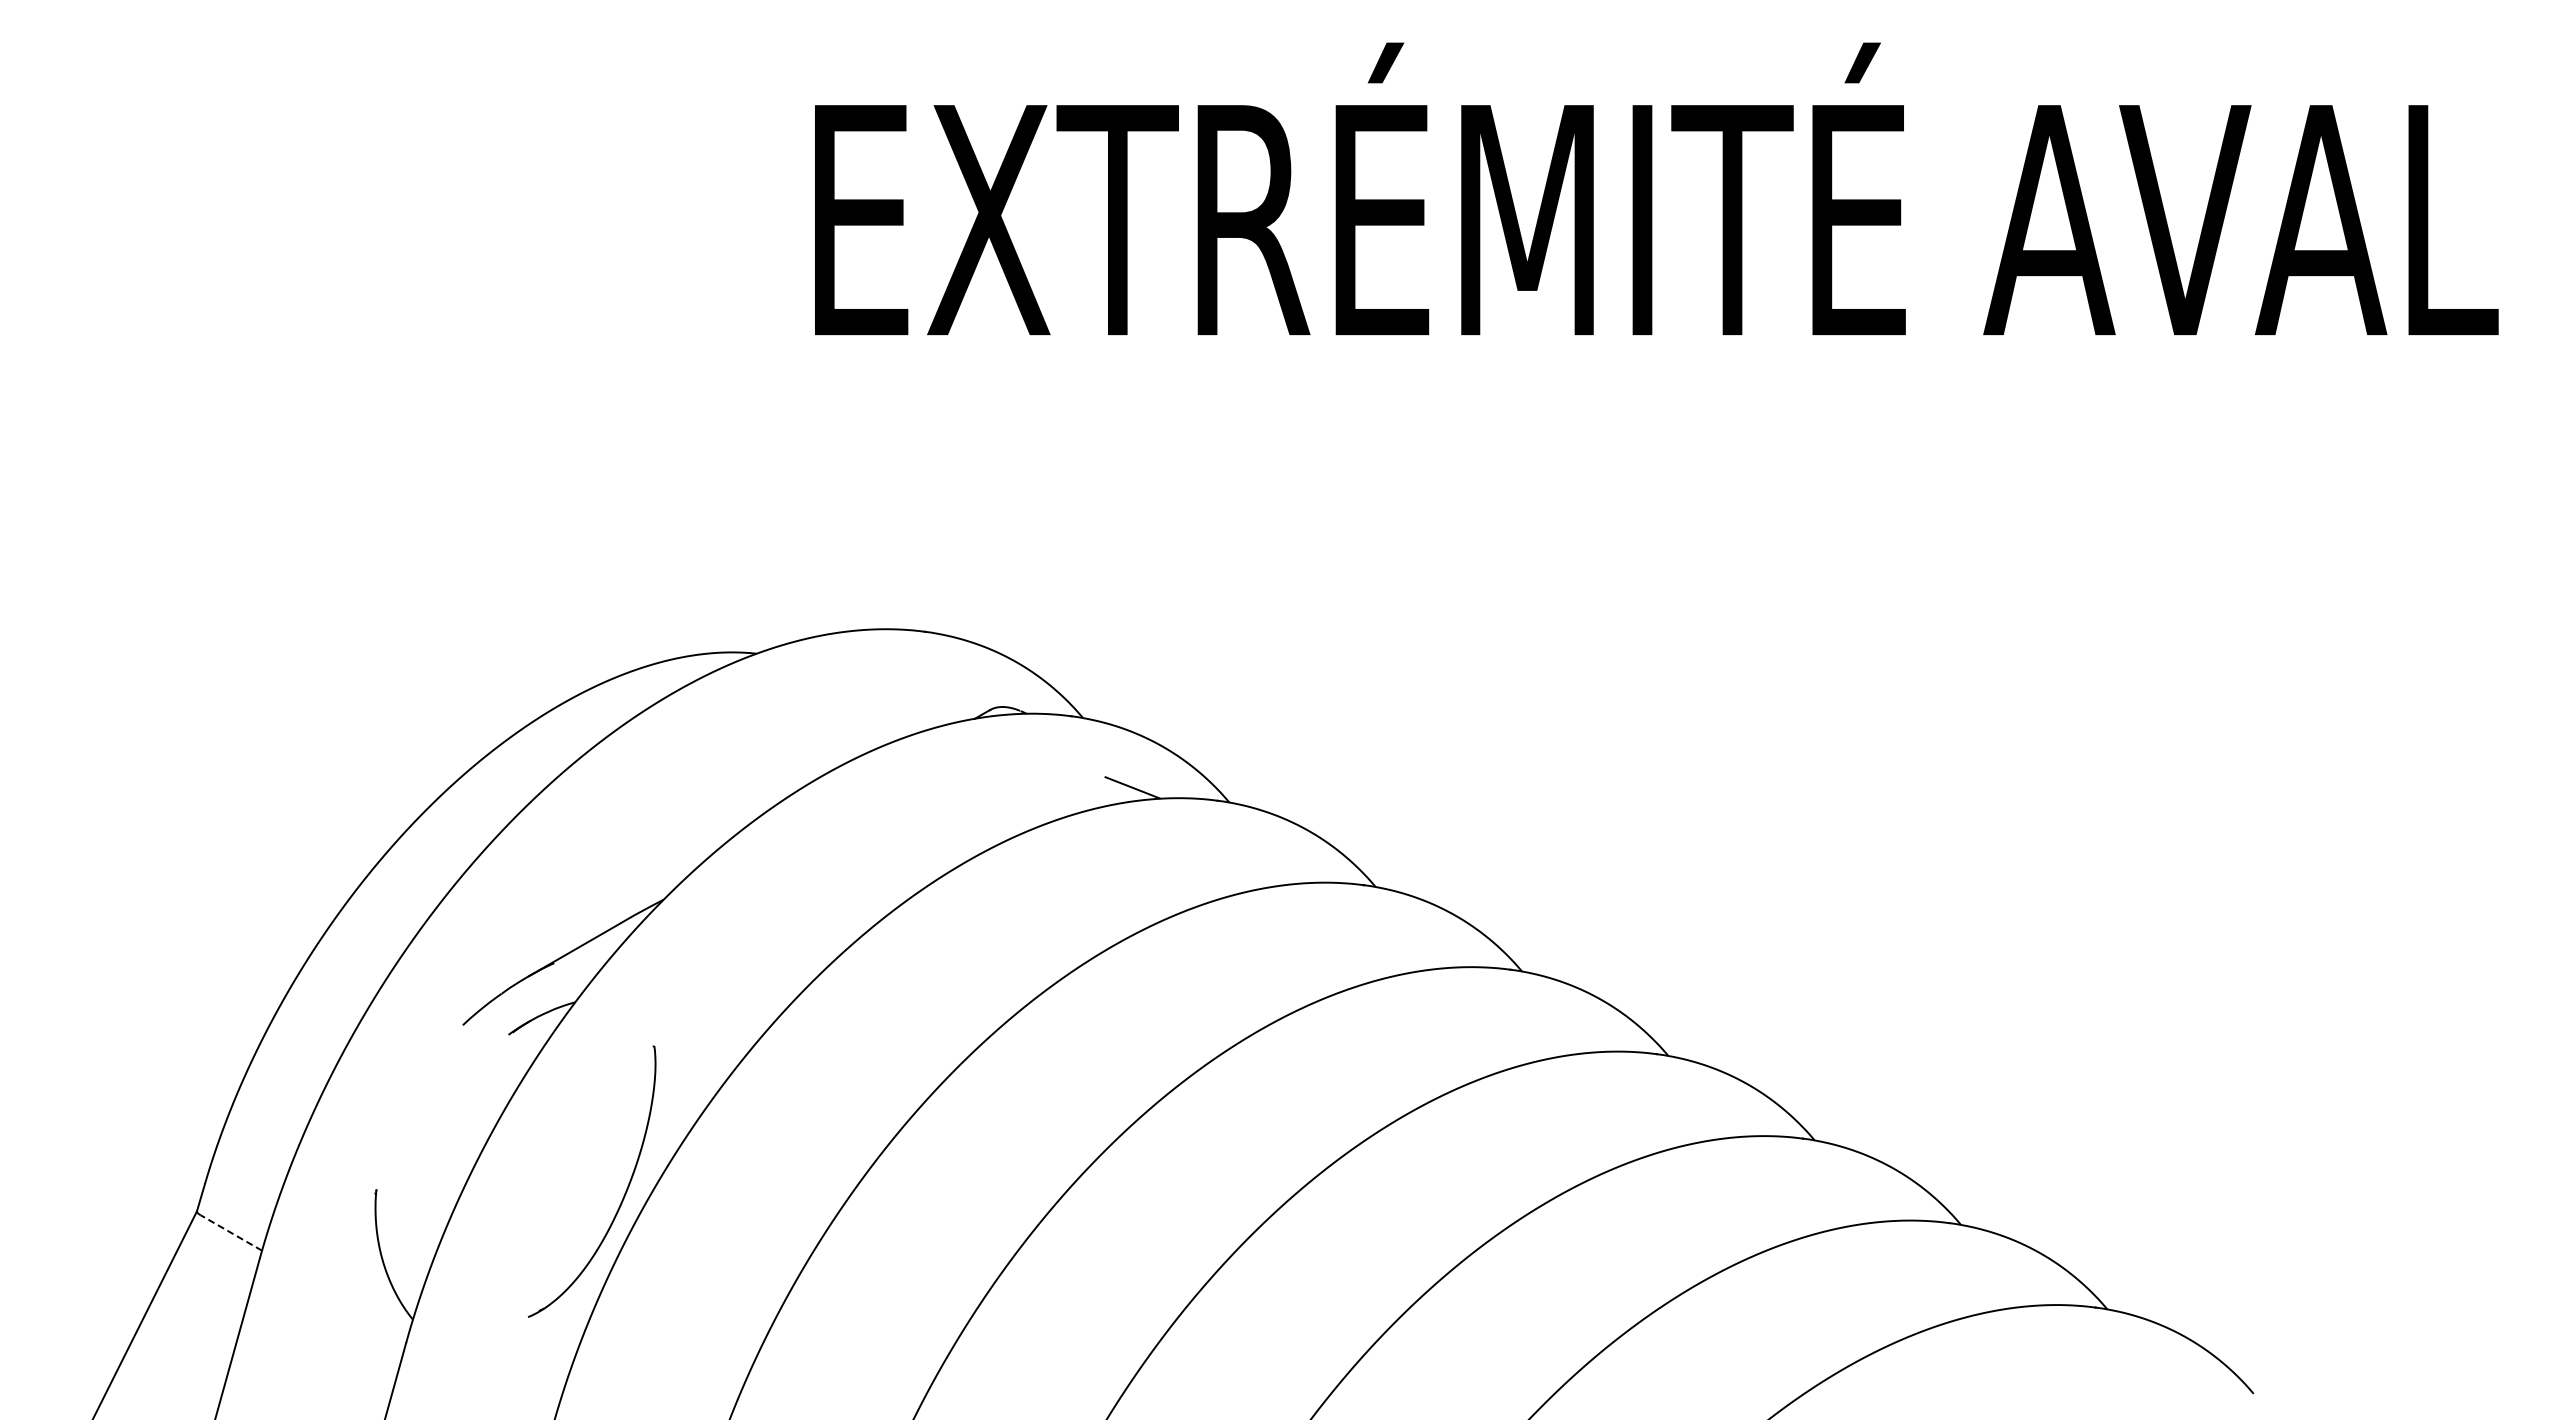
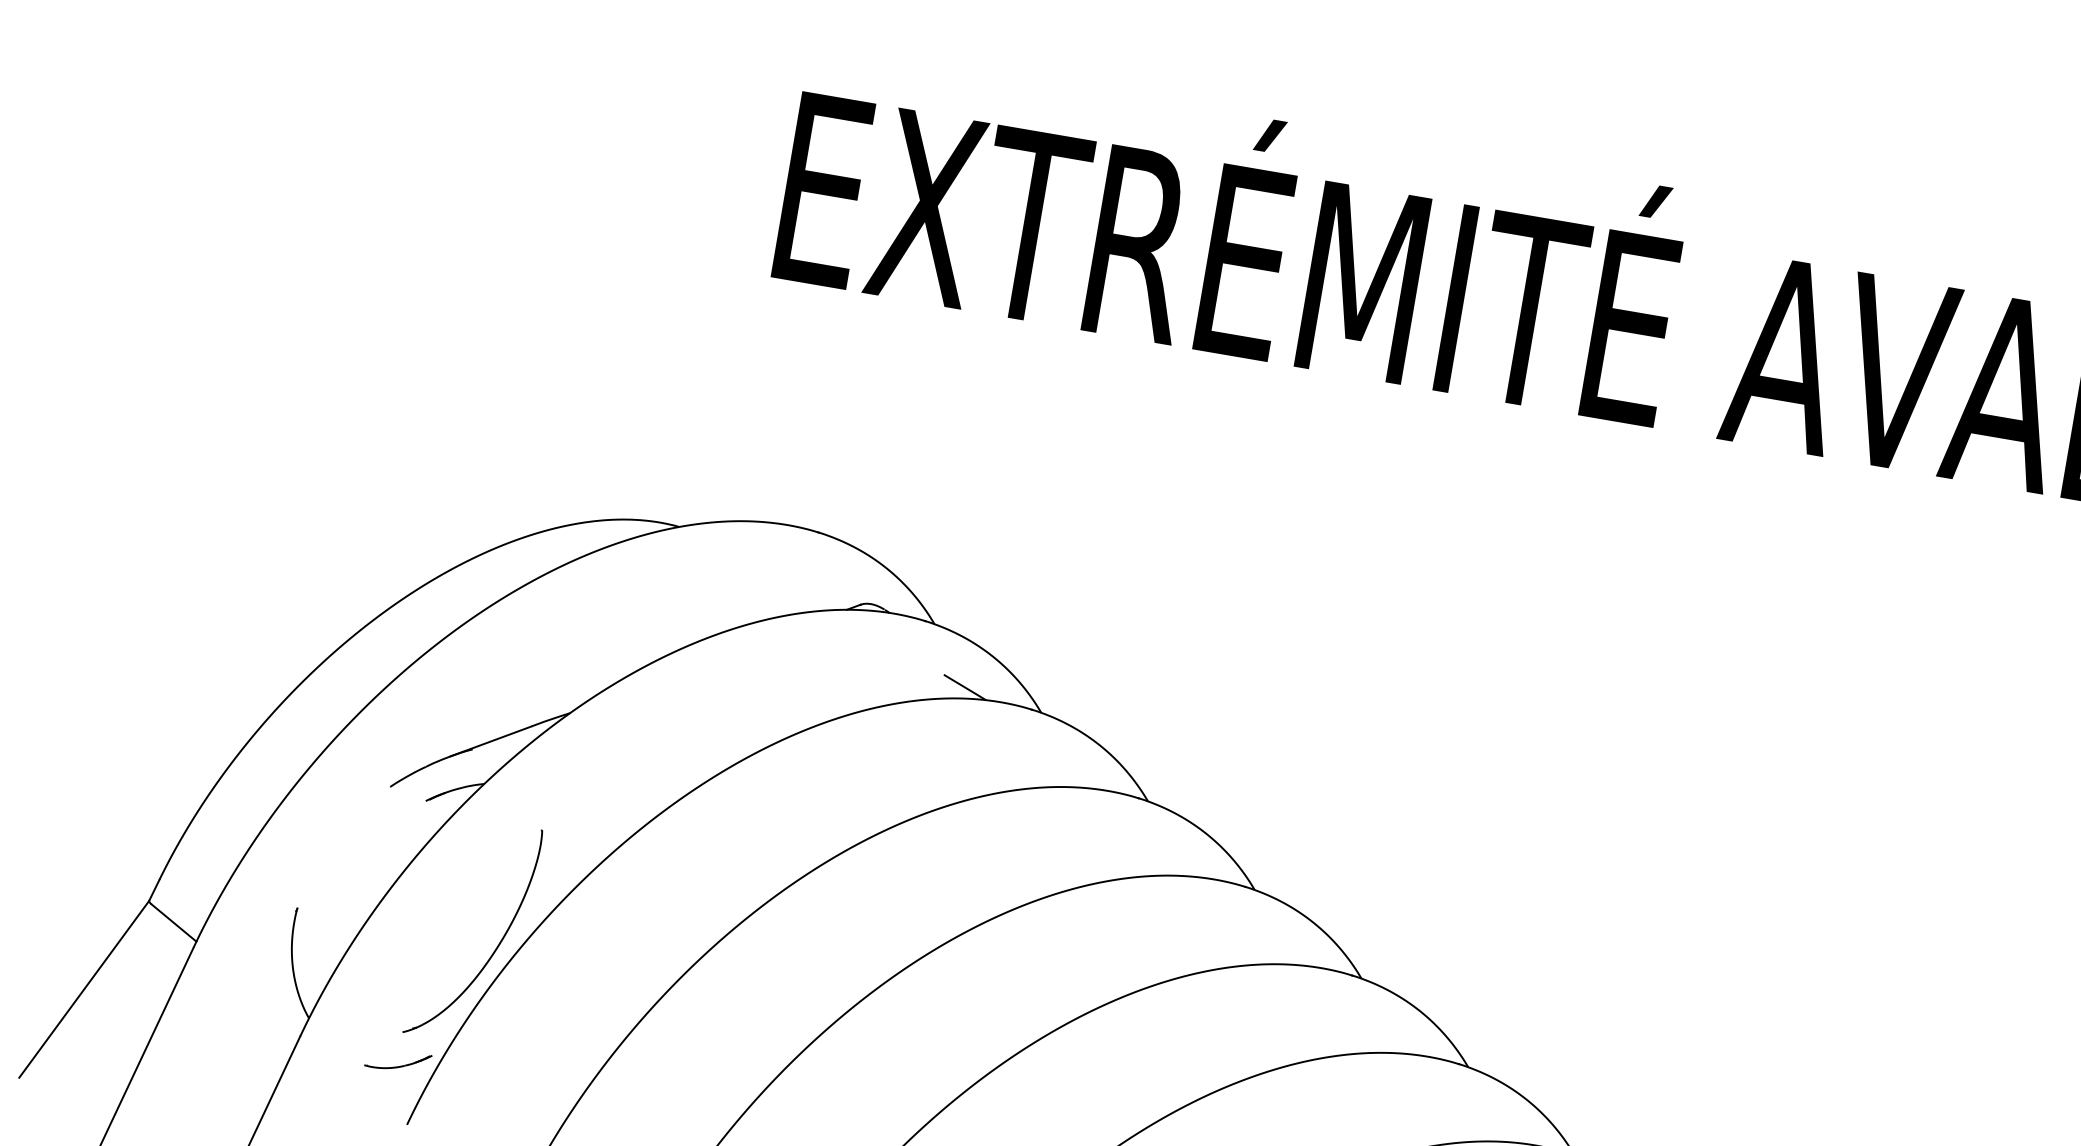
line: (230, 1232) -> (173, 922), dashed -> solid
part: (530, 1358) -> (398, 1066), added

